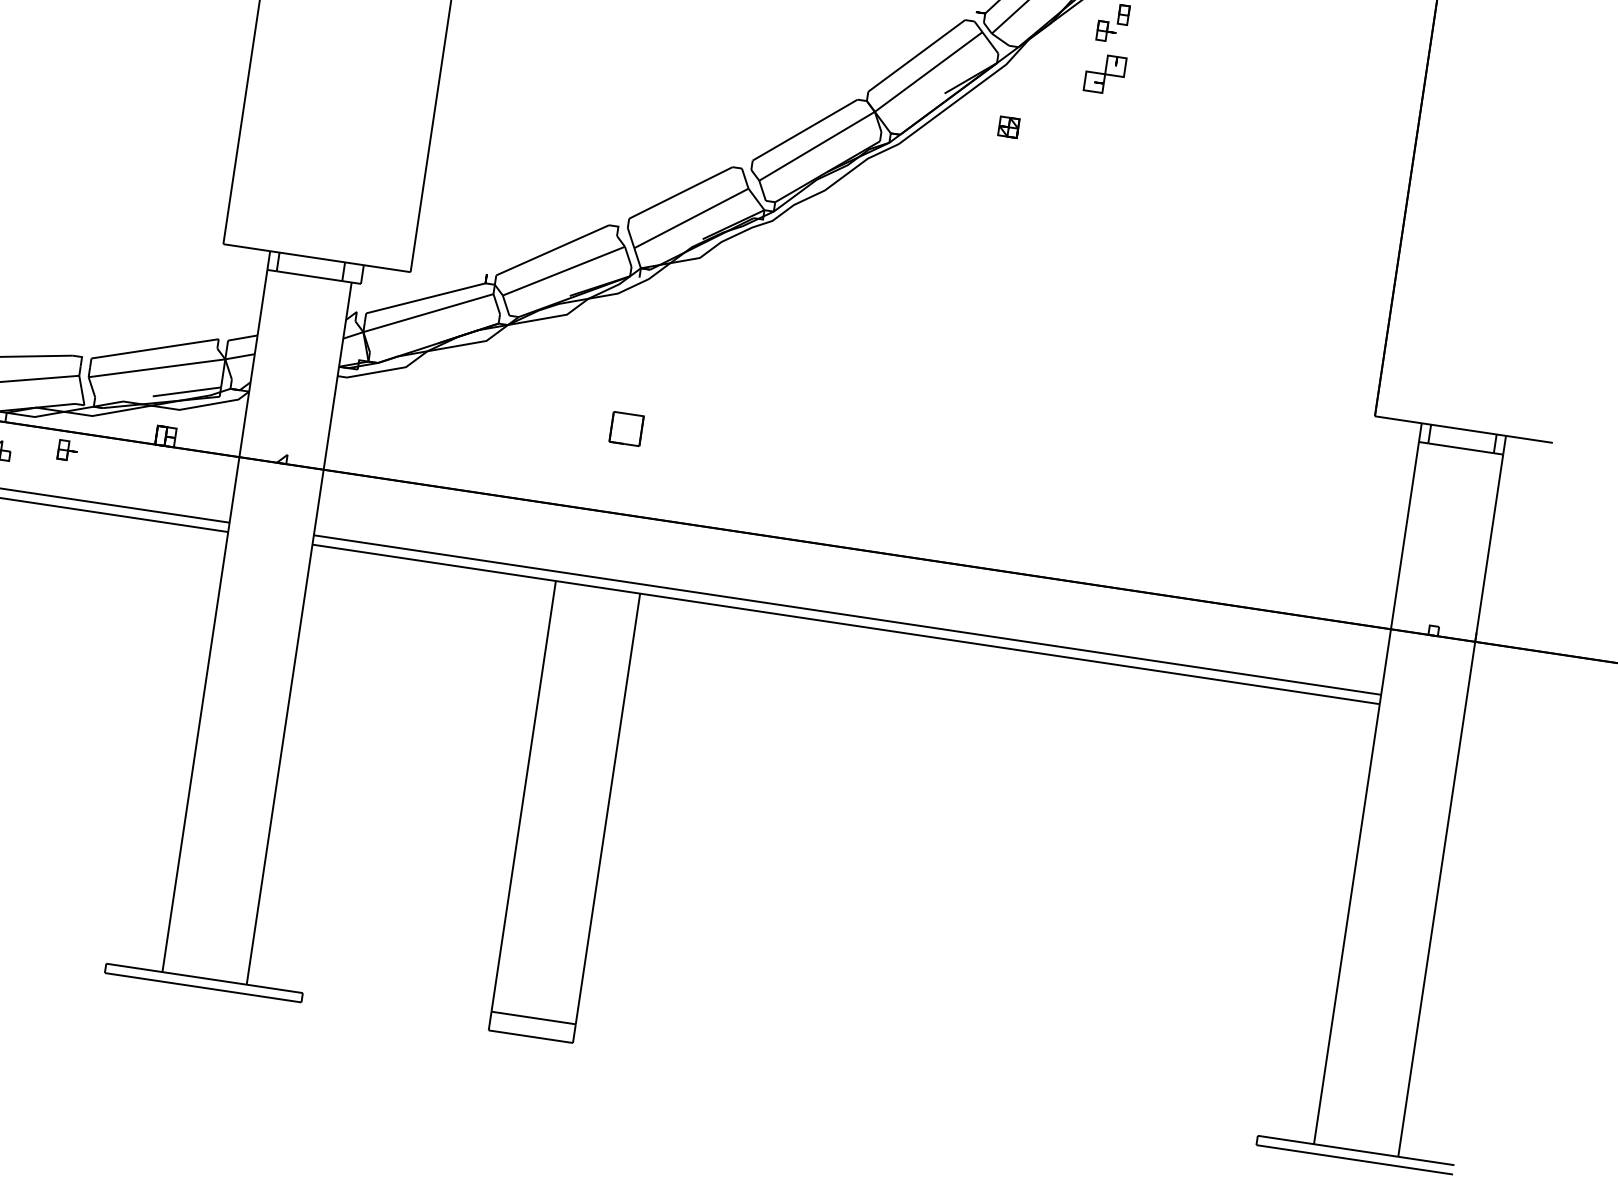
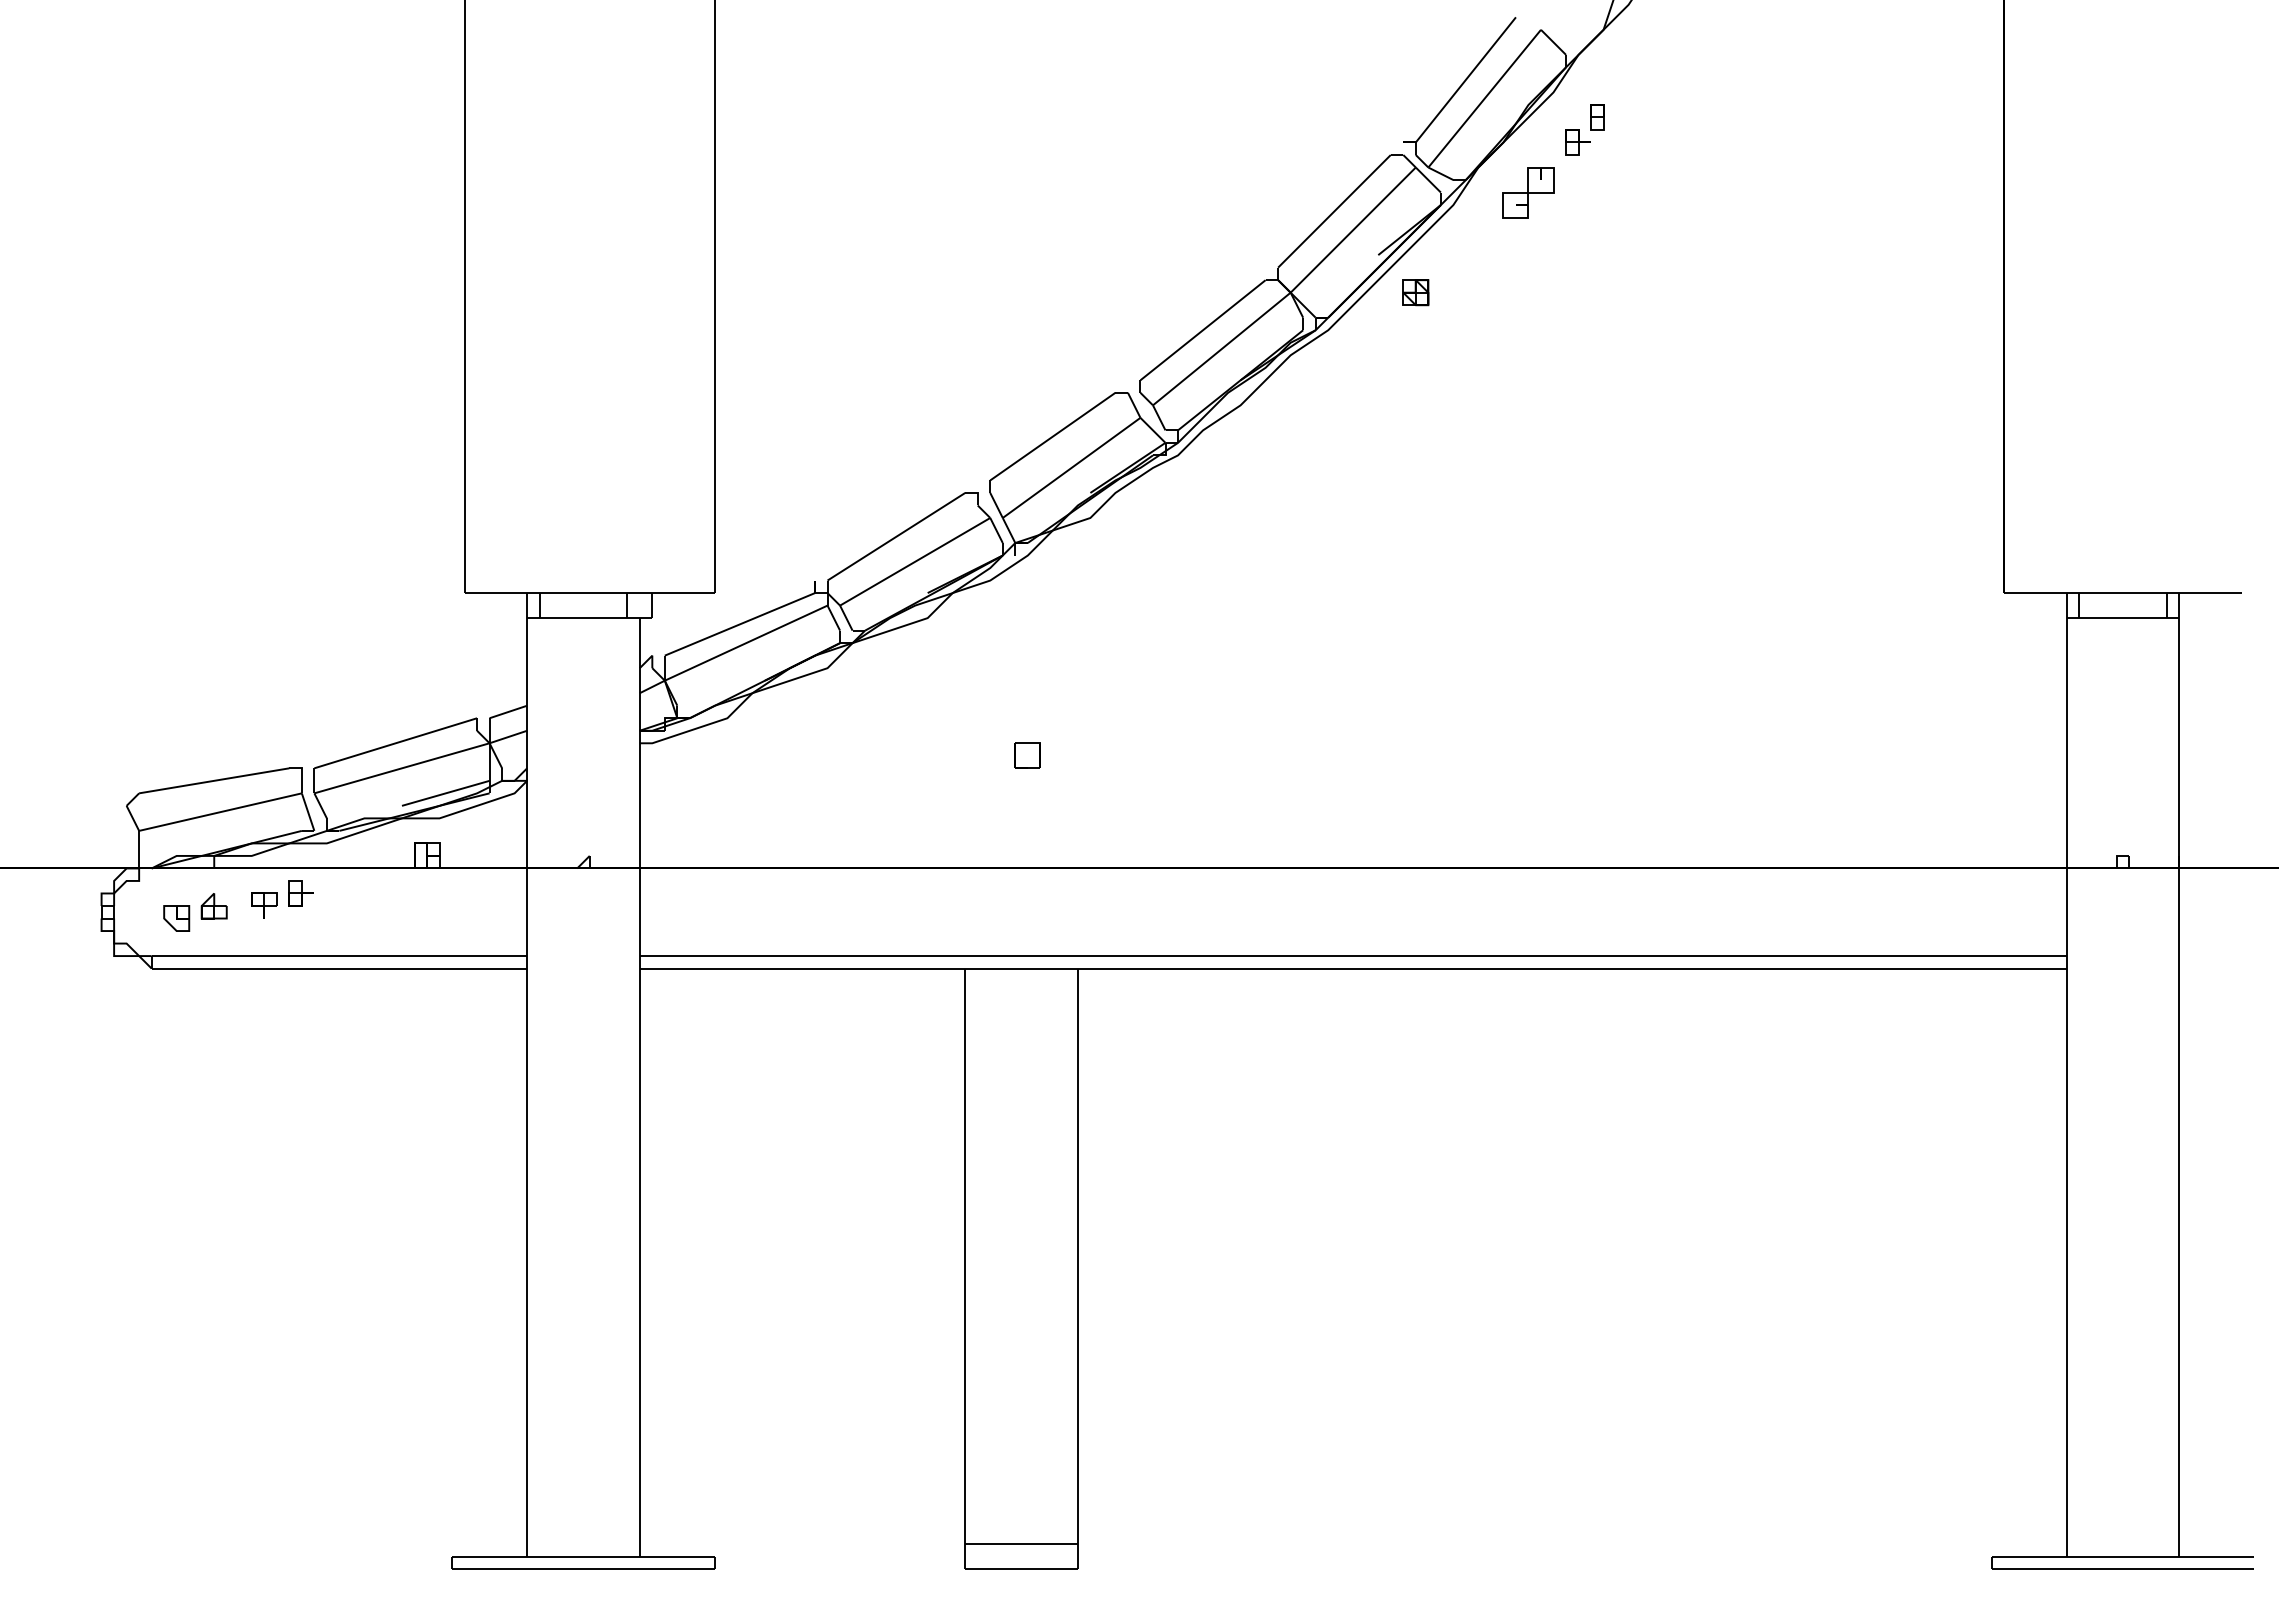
part: (1105, 74) -> (1528, 192), moved
part: (1008, 127) -> (1415, 292), moved
part: (626, 428) -> (1027, 755), size x0.62
part: (38, 455) -> (264, 905), added

